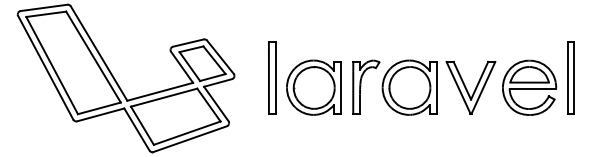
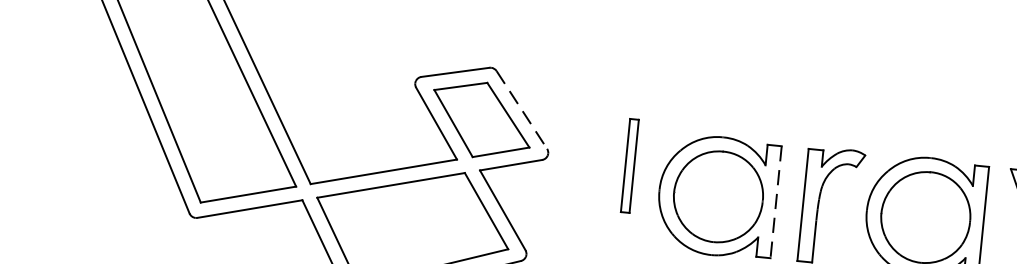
line: (220, 57) -> (521, 110), solid -> dashed
part: (272, 77) -> (630, 165), size x0.6
line: (340, 87) -> (775, 201), solid -> dashed

